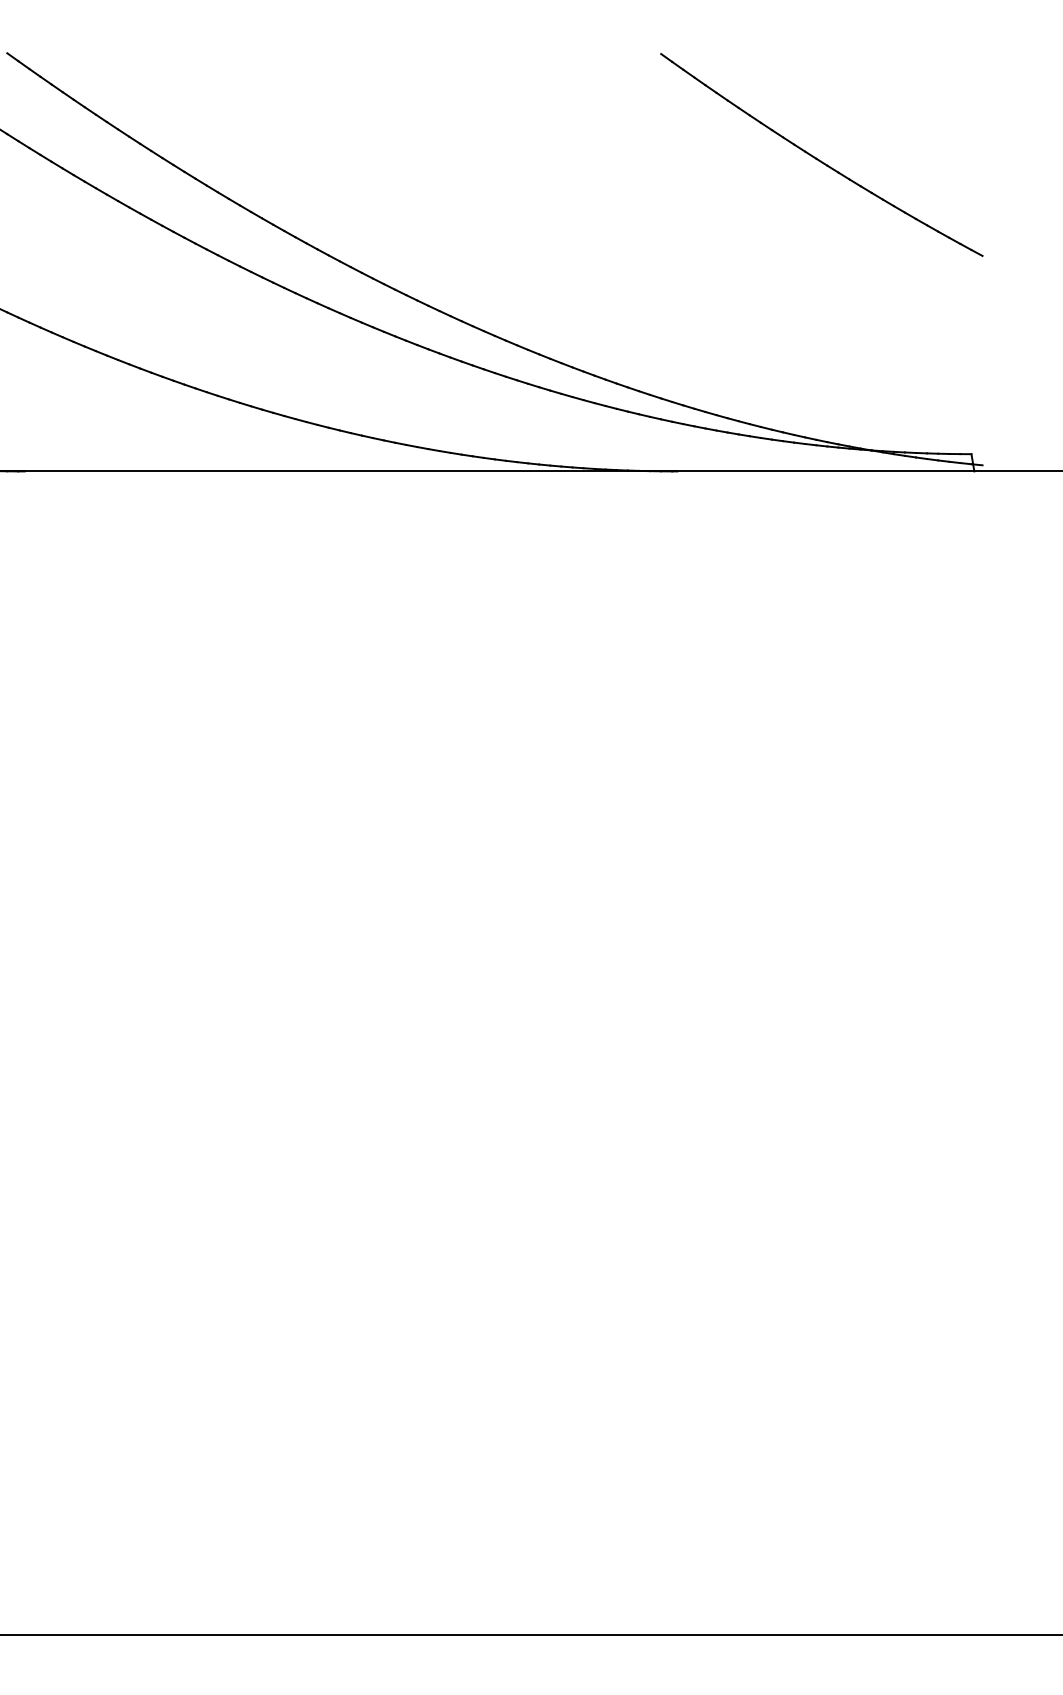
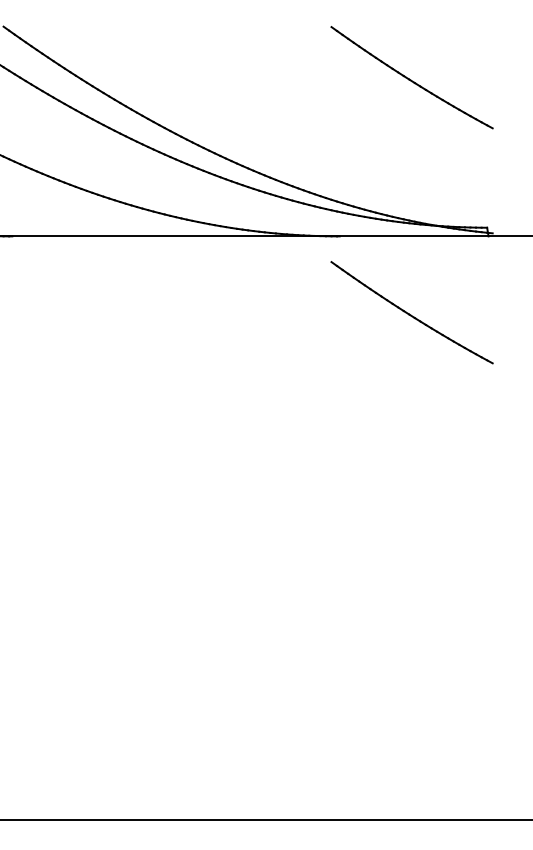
part: (820, 623) -> (411, 312), added

